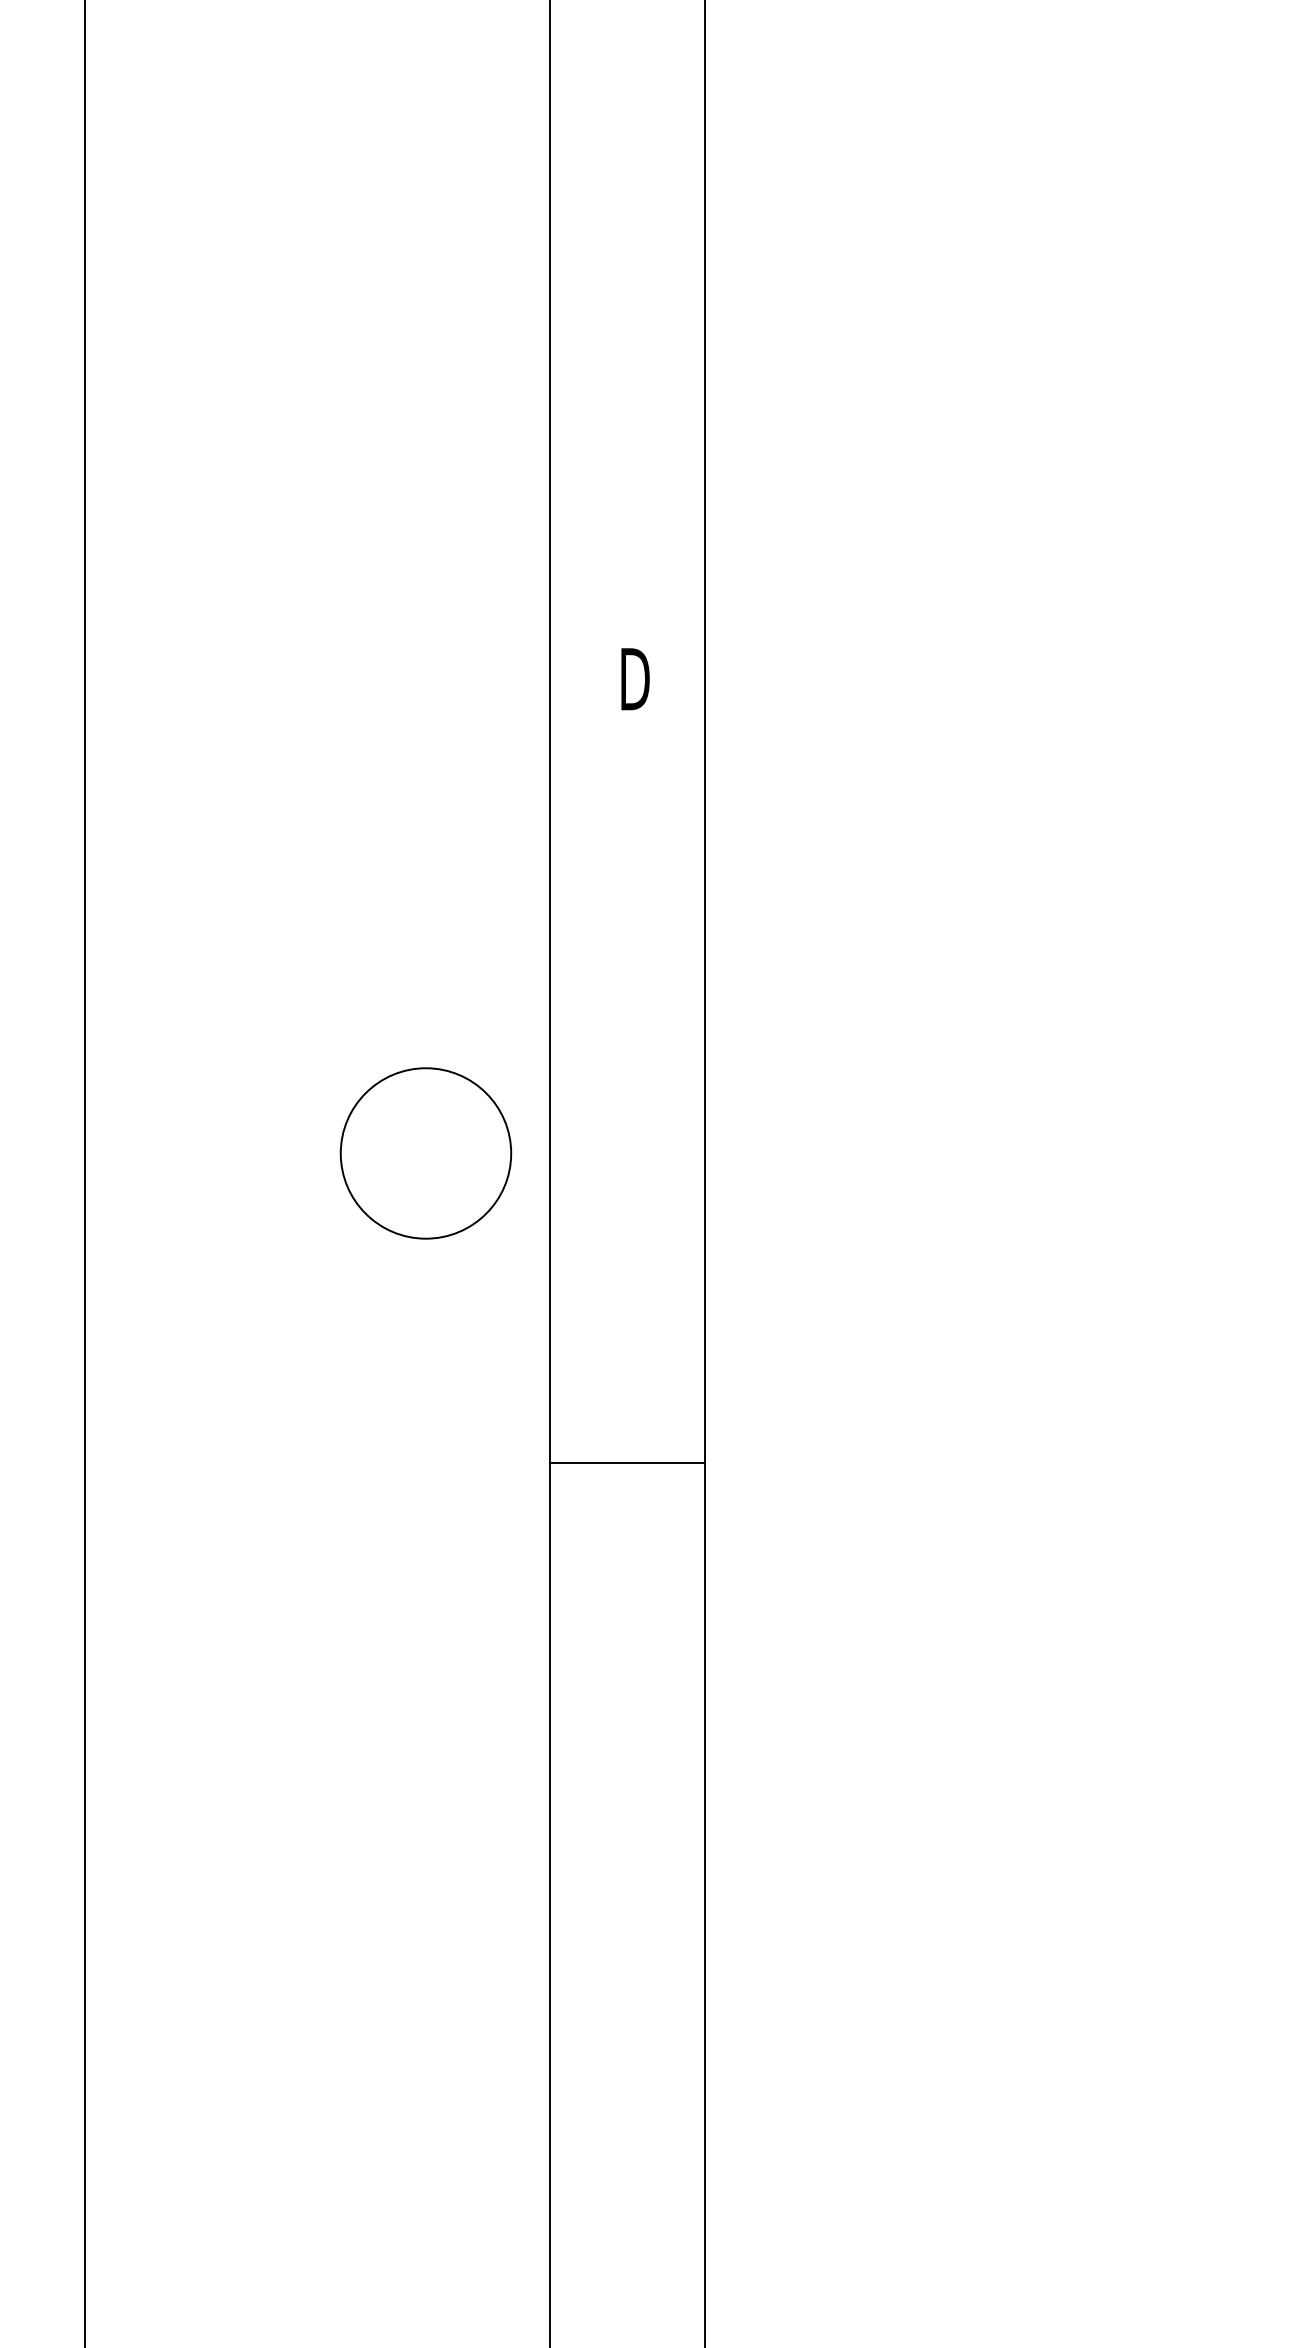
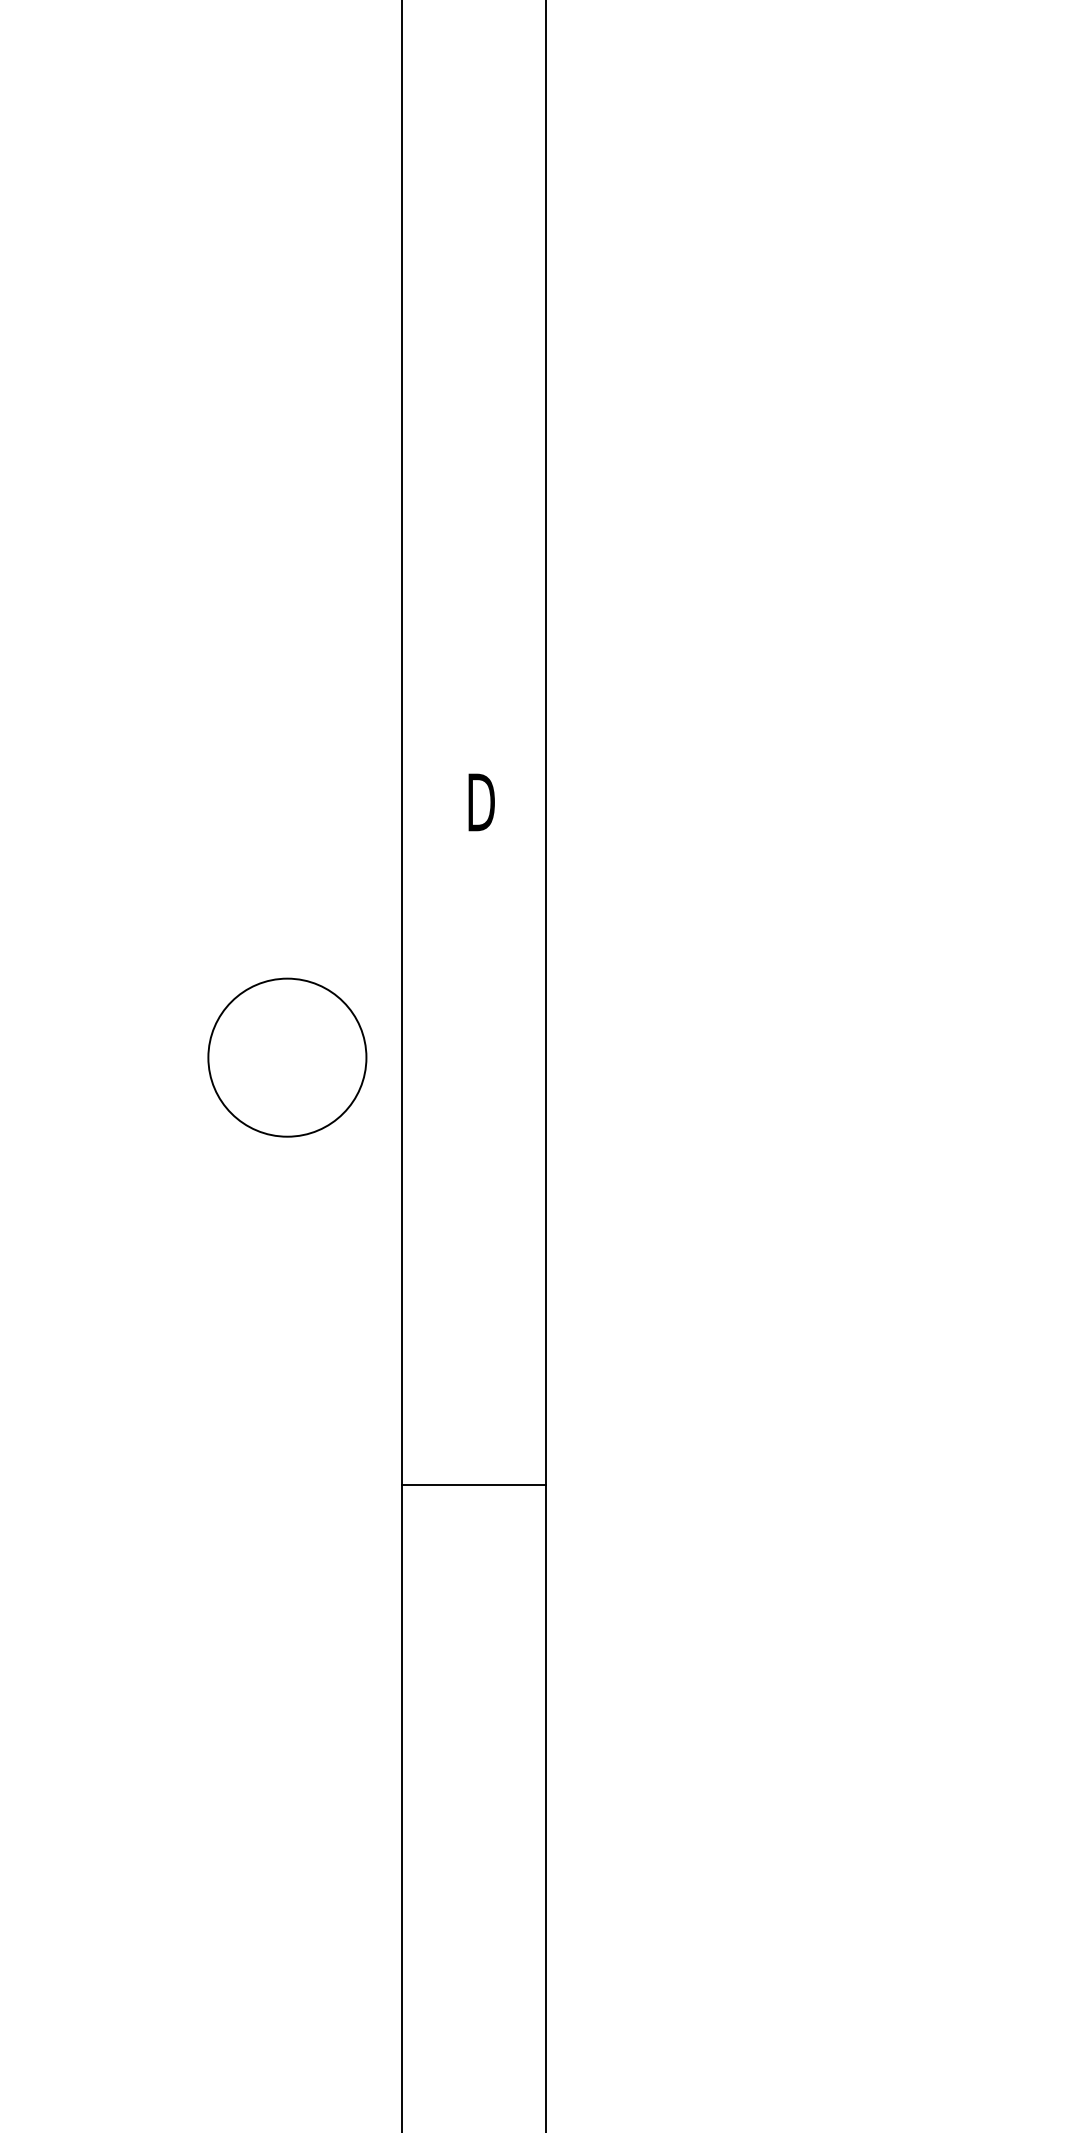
circle: (425, 1153) -> (286, 1057), moved
line: (626, 1463) -> (473, 1485), moved

